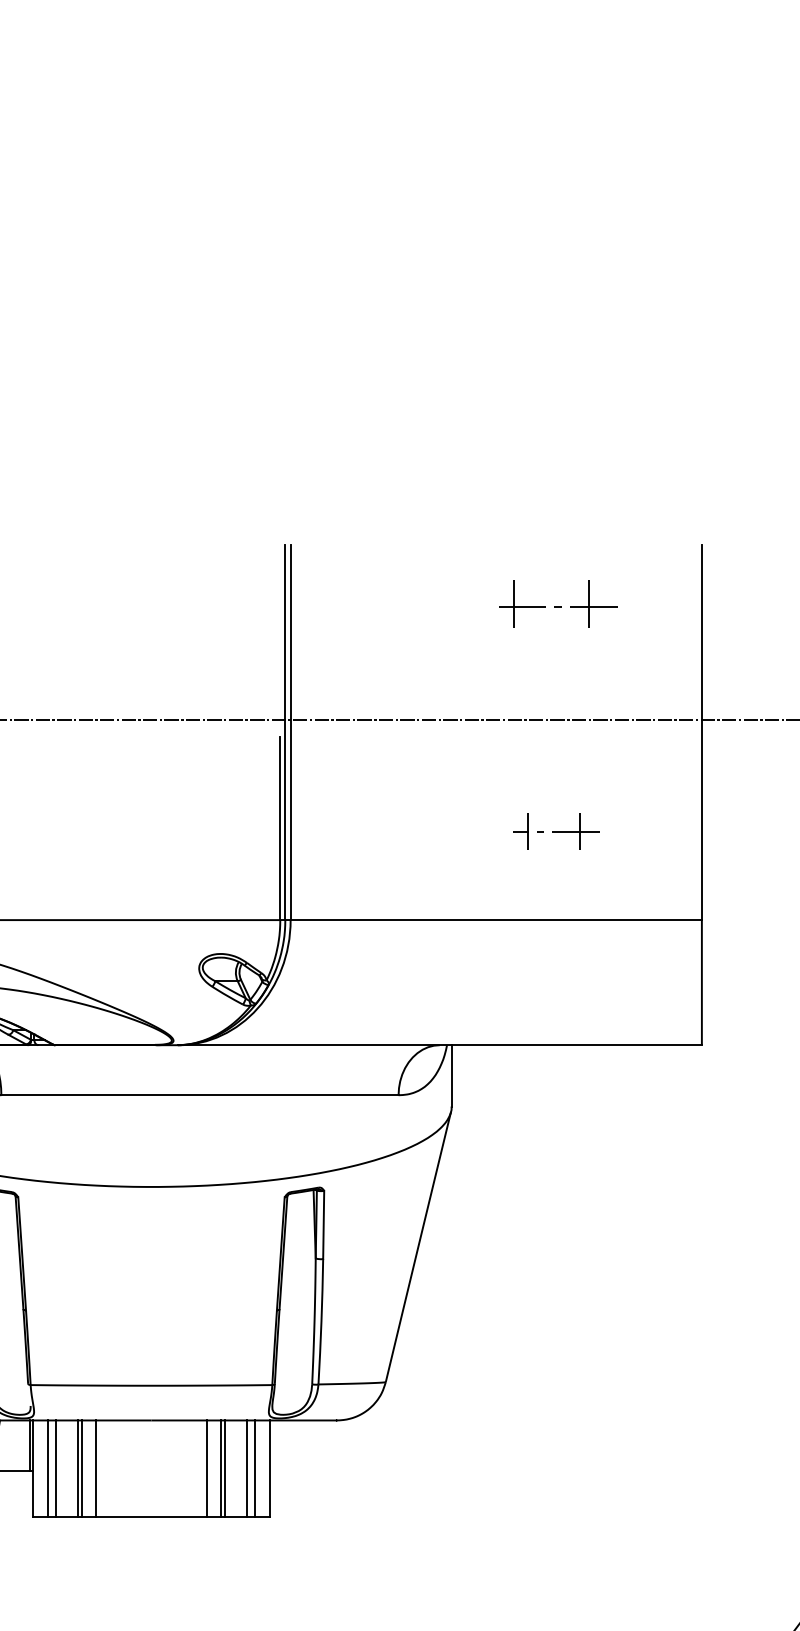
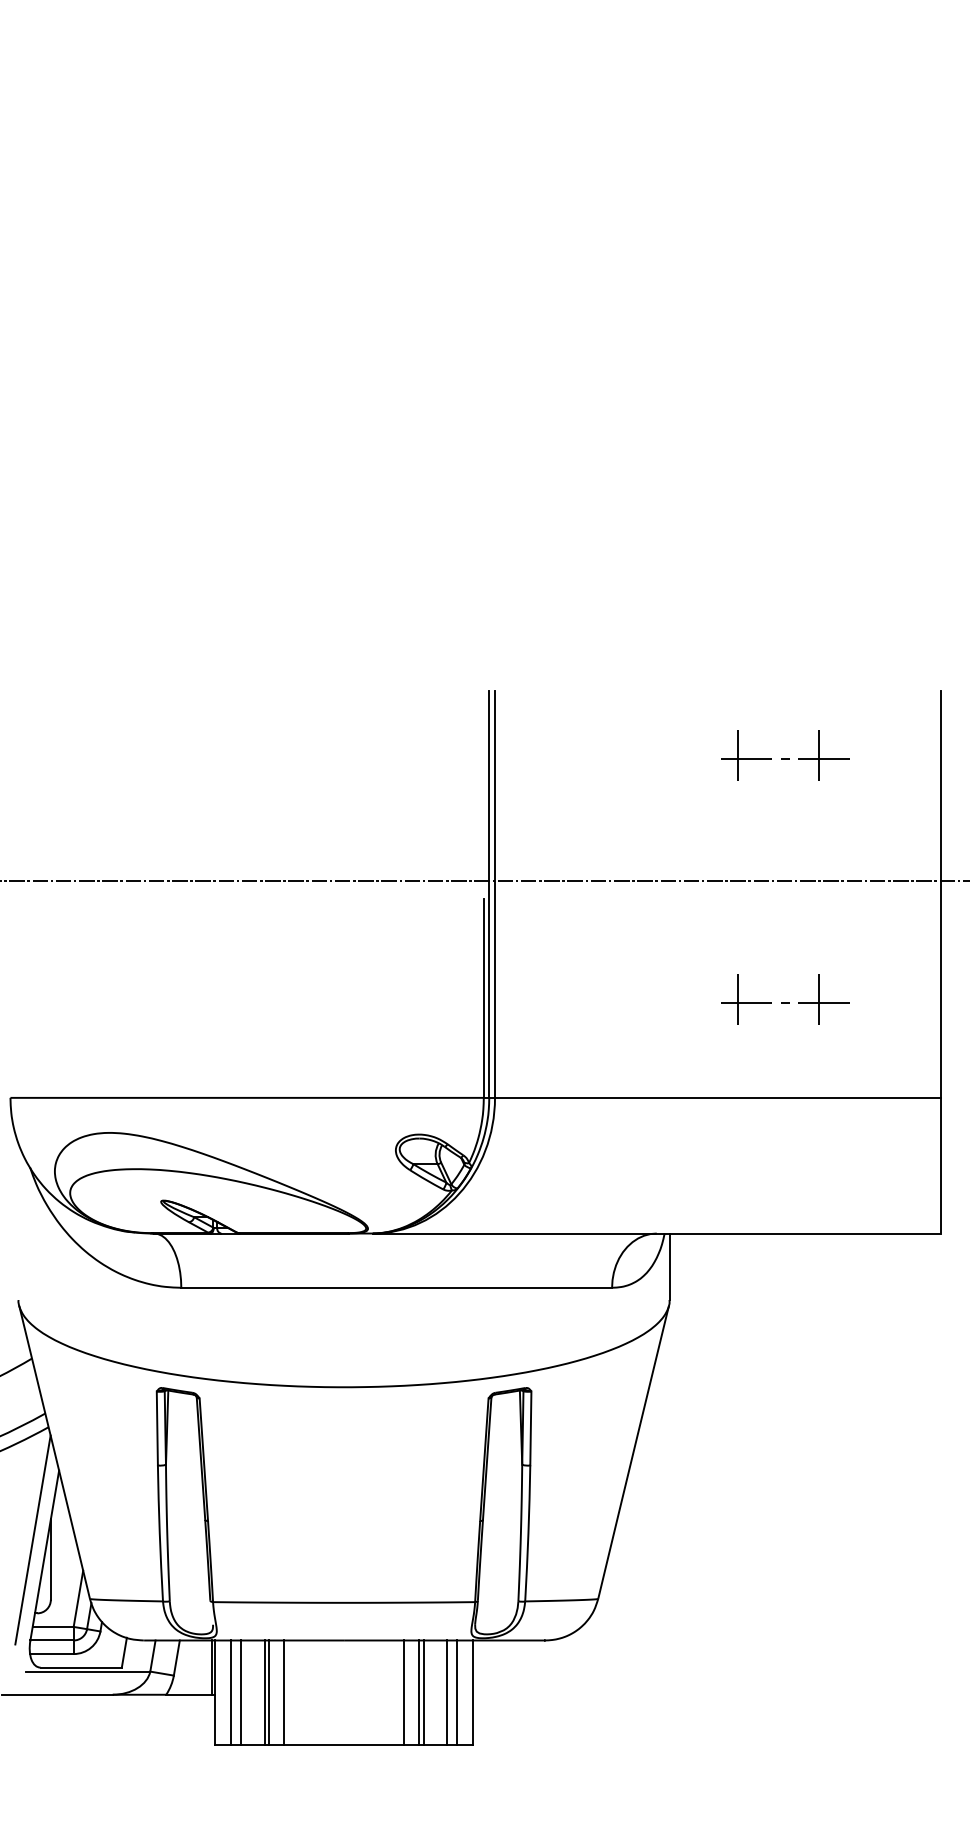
part: (558, 829) -> (785, 999), size x1.43

